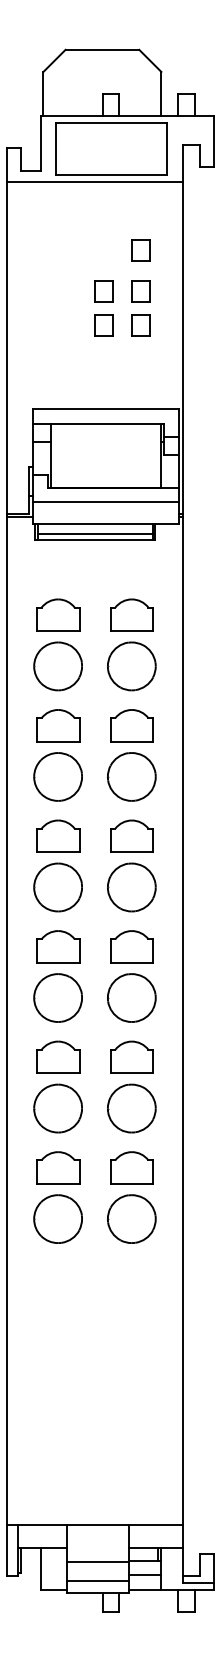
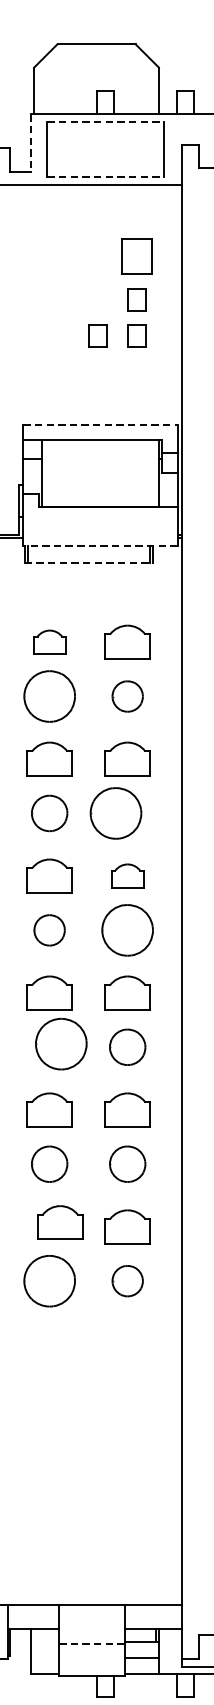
line: (111, 123) -> (106, 122), solid -> dashed
line: (40, 143) -> (31, 143), solid -> dashed
line: (111, 175) -> (106, 177), solid -> dashed
part: (140, 250) -> (136, 256), size x1.6
part: (103, 291) -> (97, 299), removed
line: (106, 409) -> (100, 424), solid -> dashed
line: (106, 502) -> (100, 523), removed
line: (106, 524) -> (100, 546), solid -> dashed
line: (94, 534) -> (88, 556), removed
line: (95, 540) -> (89, 563), solid -> dashed
part: (58, 614) -> (50, 641), size x0.7
part: (131, 666) -> (127, 696), size x0.6
part: (57, 776) -> (49, 812), size x0.7
part: (131, 776) -> (115, 812), moved
part: (131, 835) -> (127, 875), size x0.7
part: (57, 887) -> (49, 930), size x0.6
part: (57, 997) -> (60, 1043), moved
part: (131, 997) -> (127, 1046), size x0.7
part: (57, 1108) -> (49, 1164), size x0.7
part: (131, 1108) -> (127, 1164), size x0.7
part: (58, 1167) -> (60, 1222), moved
part: (131, 1218) -> (127, 1280), size x0.6
line: (98, 1561) -> (92, 1643), solid -> dashed
line: (97, 1581) -> (91, 1664), removed

